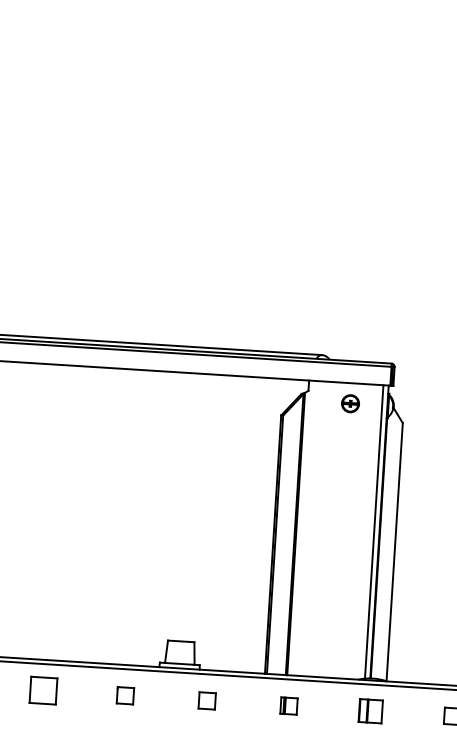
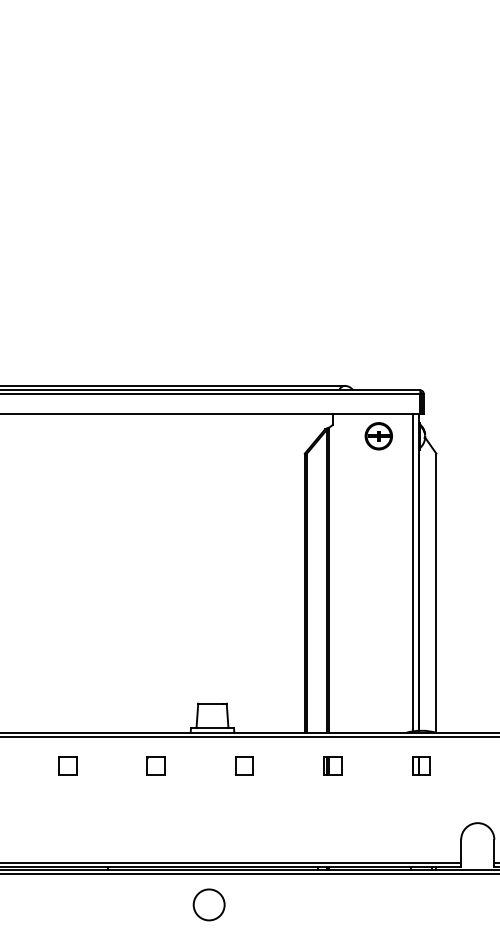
part: (350, 403) -> (378, 436), size x1.43
part: (43, 690) -> (67, 765), size x0.62
part: (370, 710) -> (421, 765), size x0.71

